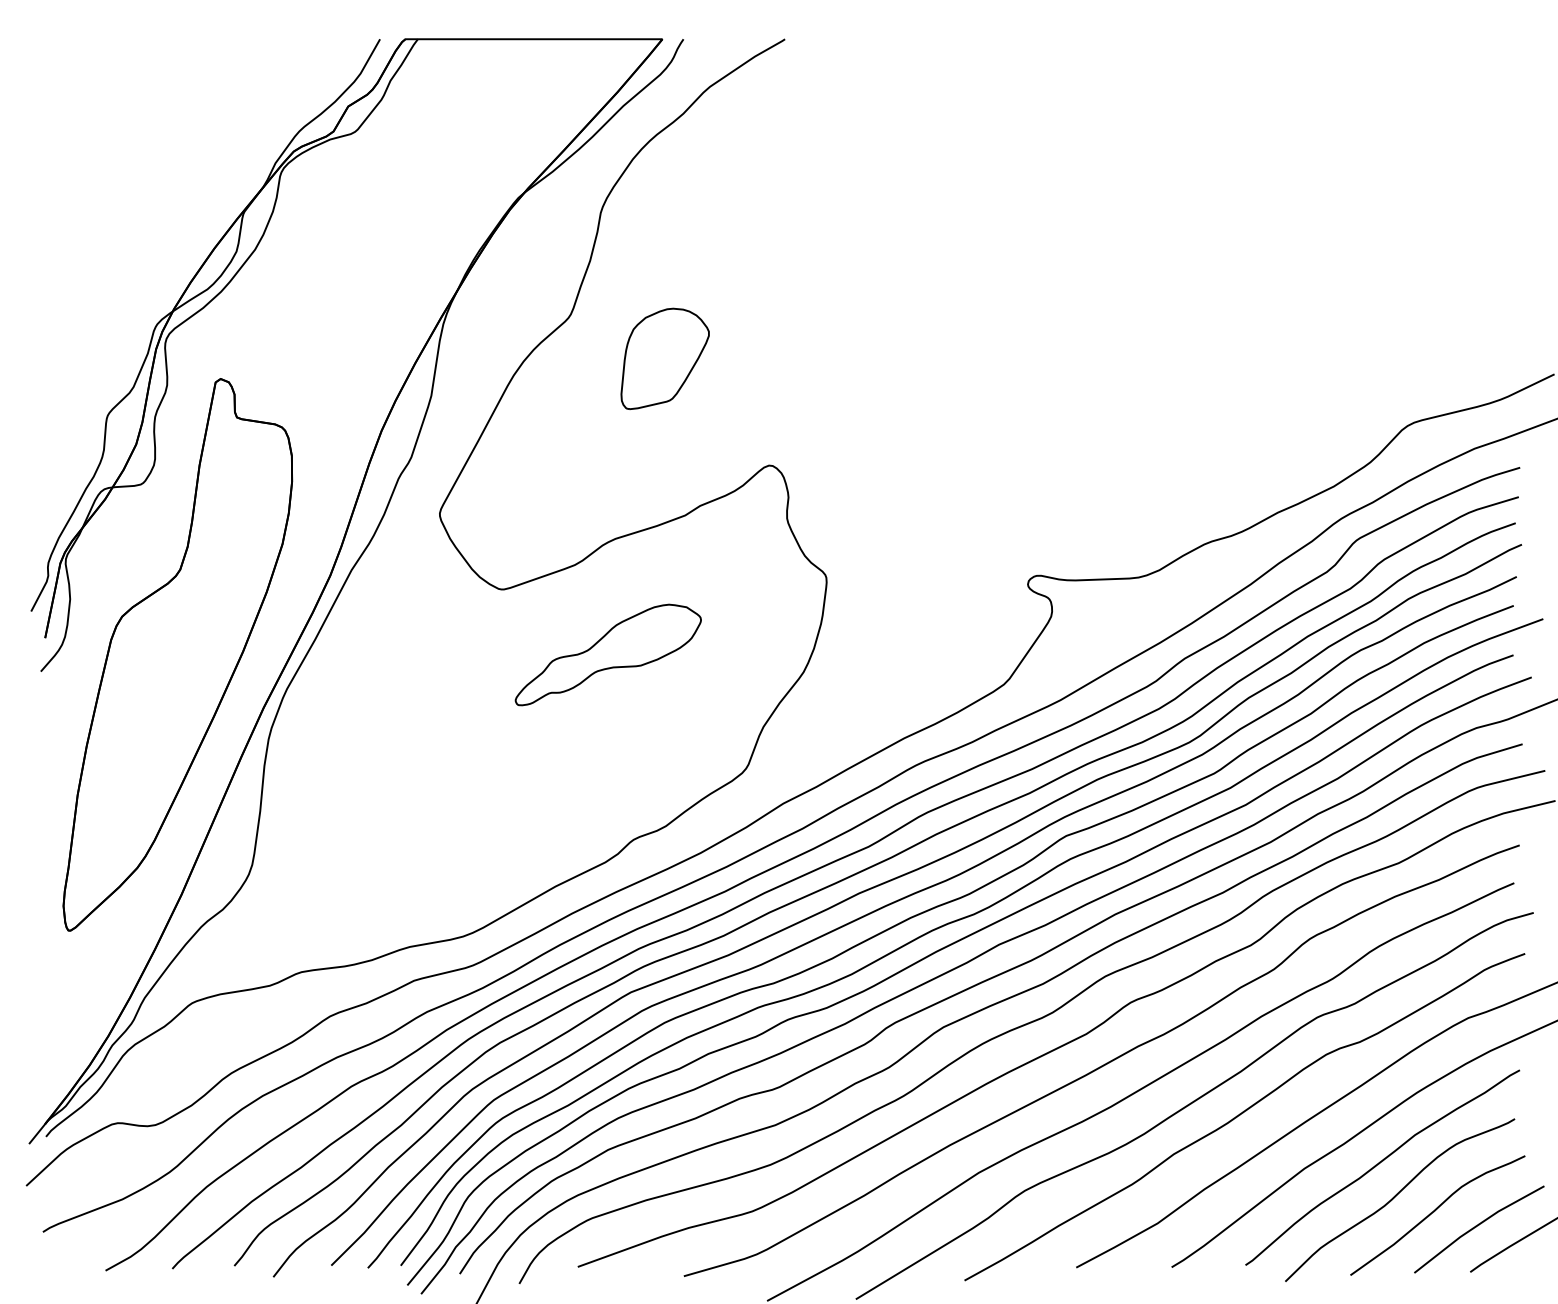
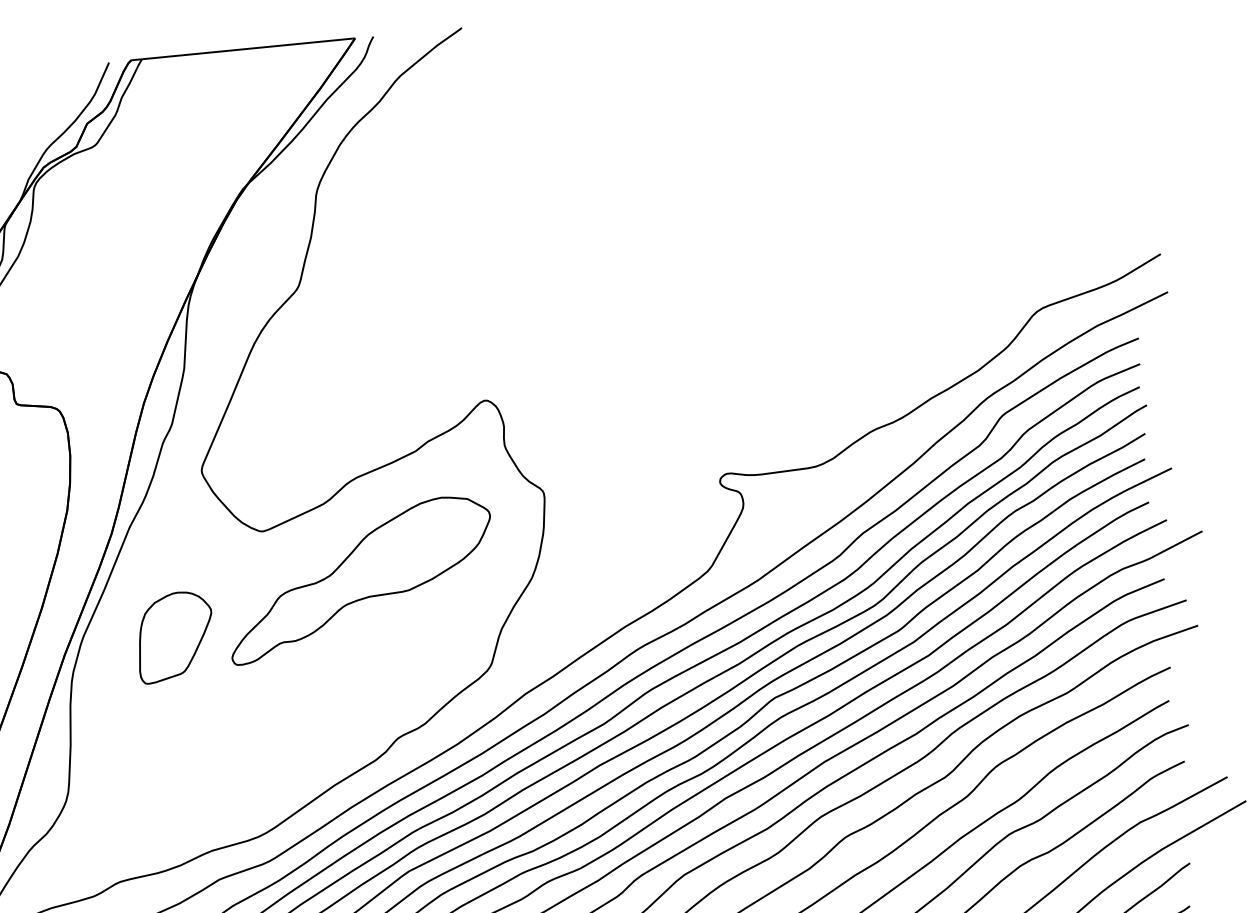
part: (664, 358) -> (174, 636), moved
part: (608, 654) -> (360, 578), size x1.67

